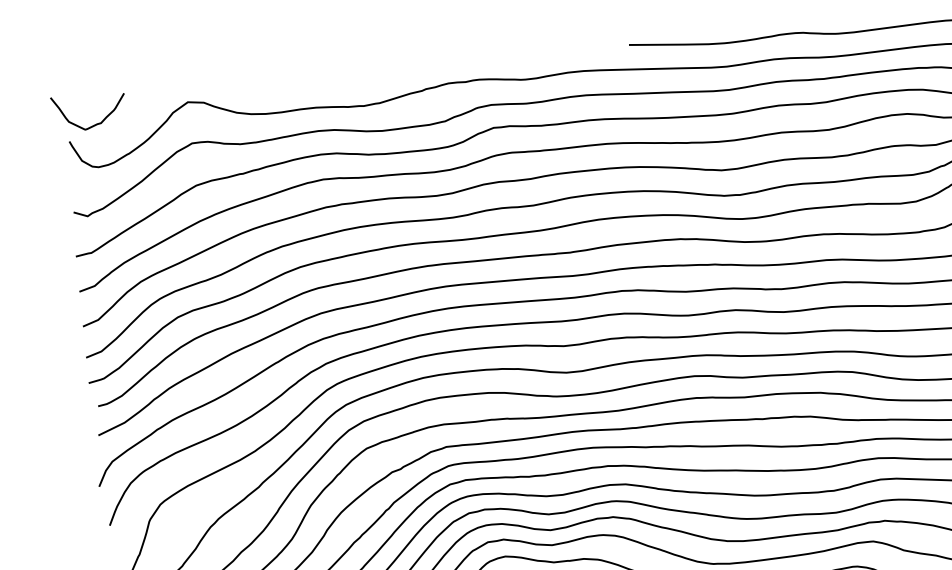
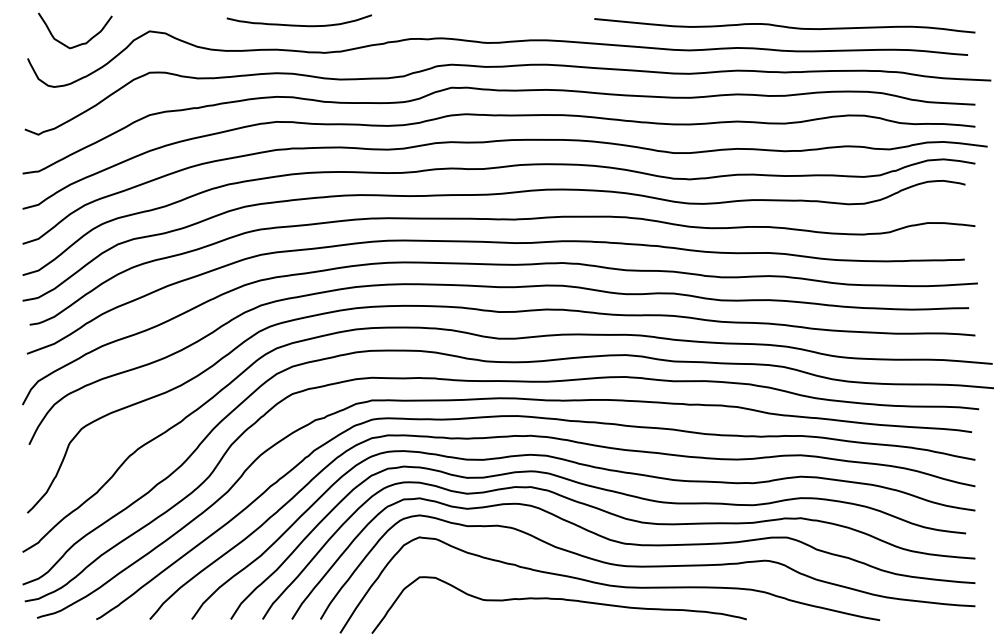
curve: (335, 80) -> (298, 24), added
curve: (95, 123) -> (80, 43), moved

